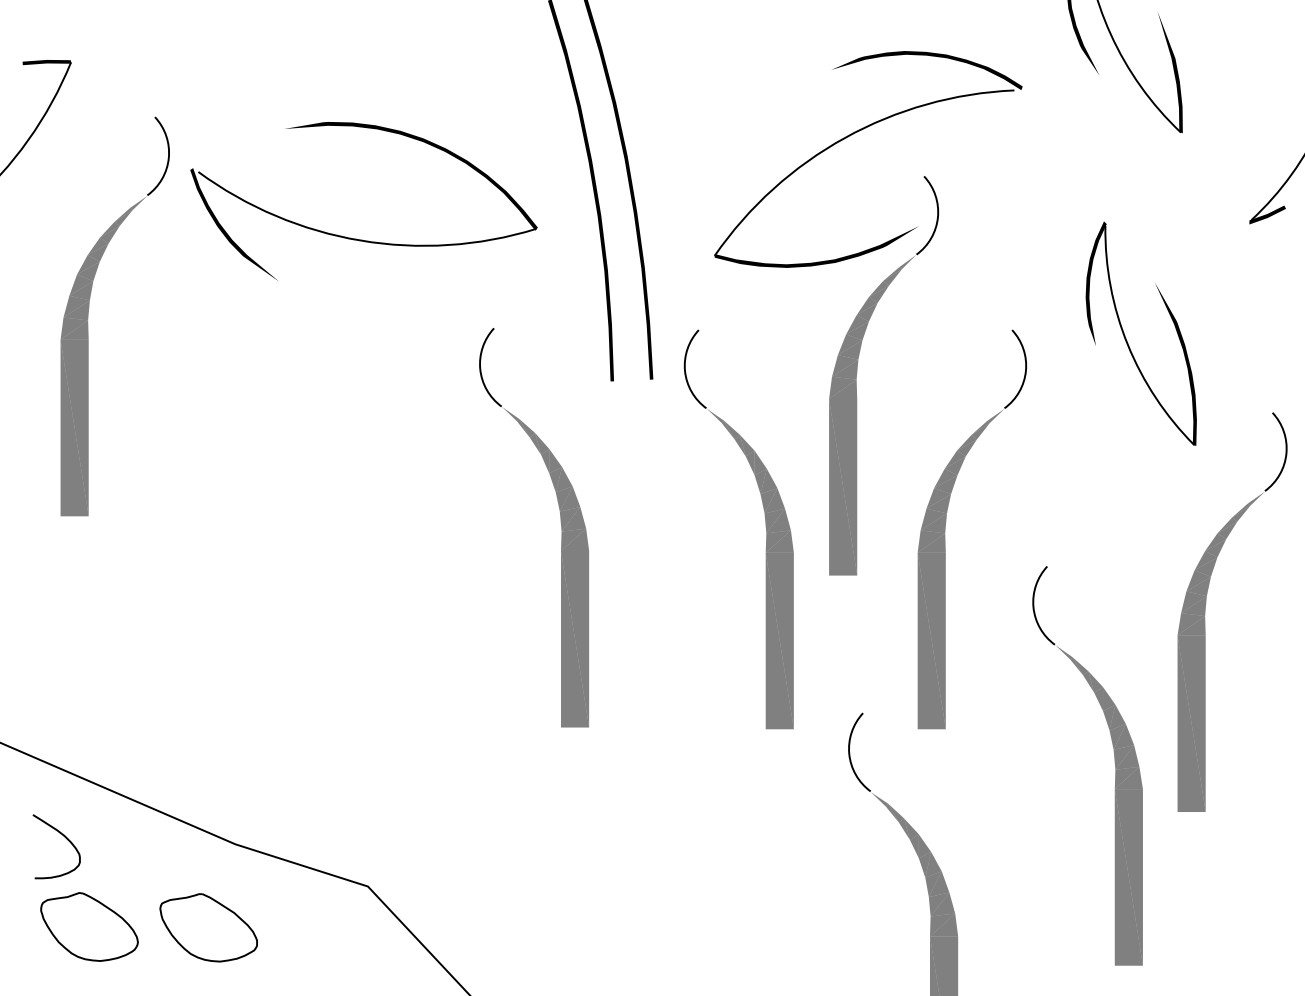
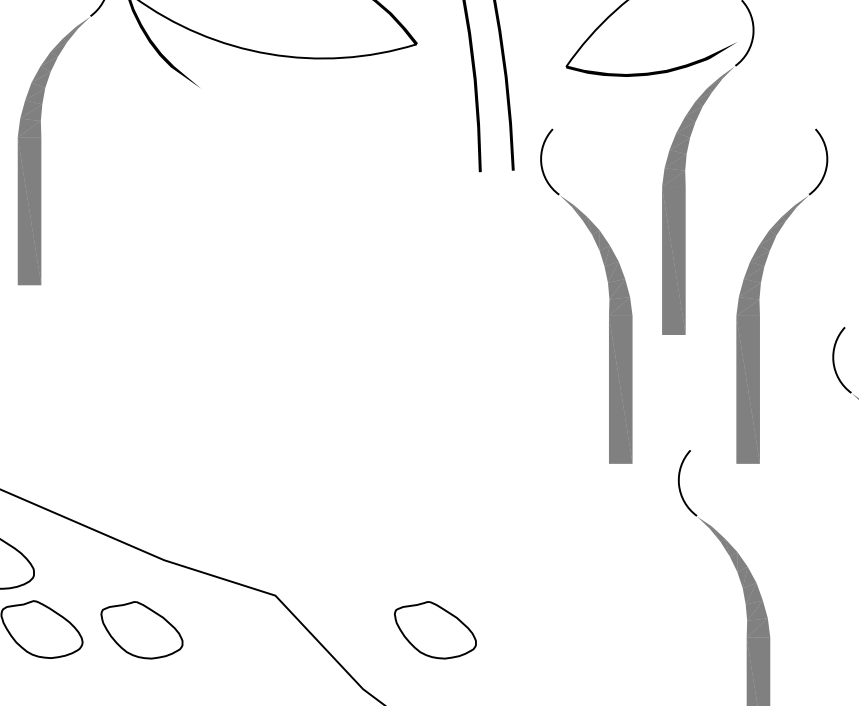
part: (560, 521) -> (436, 289), removed
part: (558, 927) -> (435, 630), added

